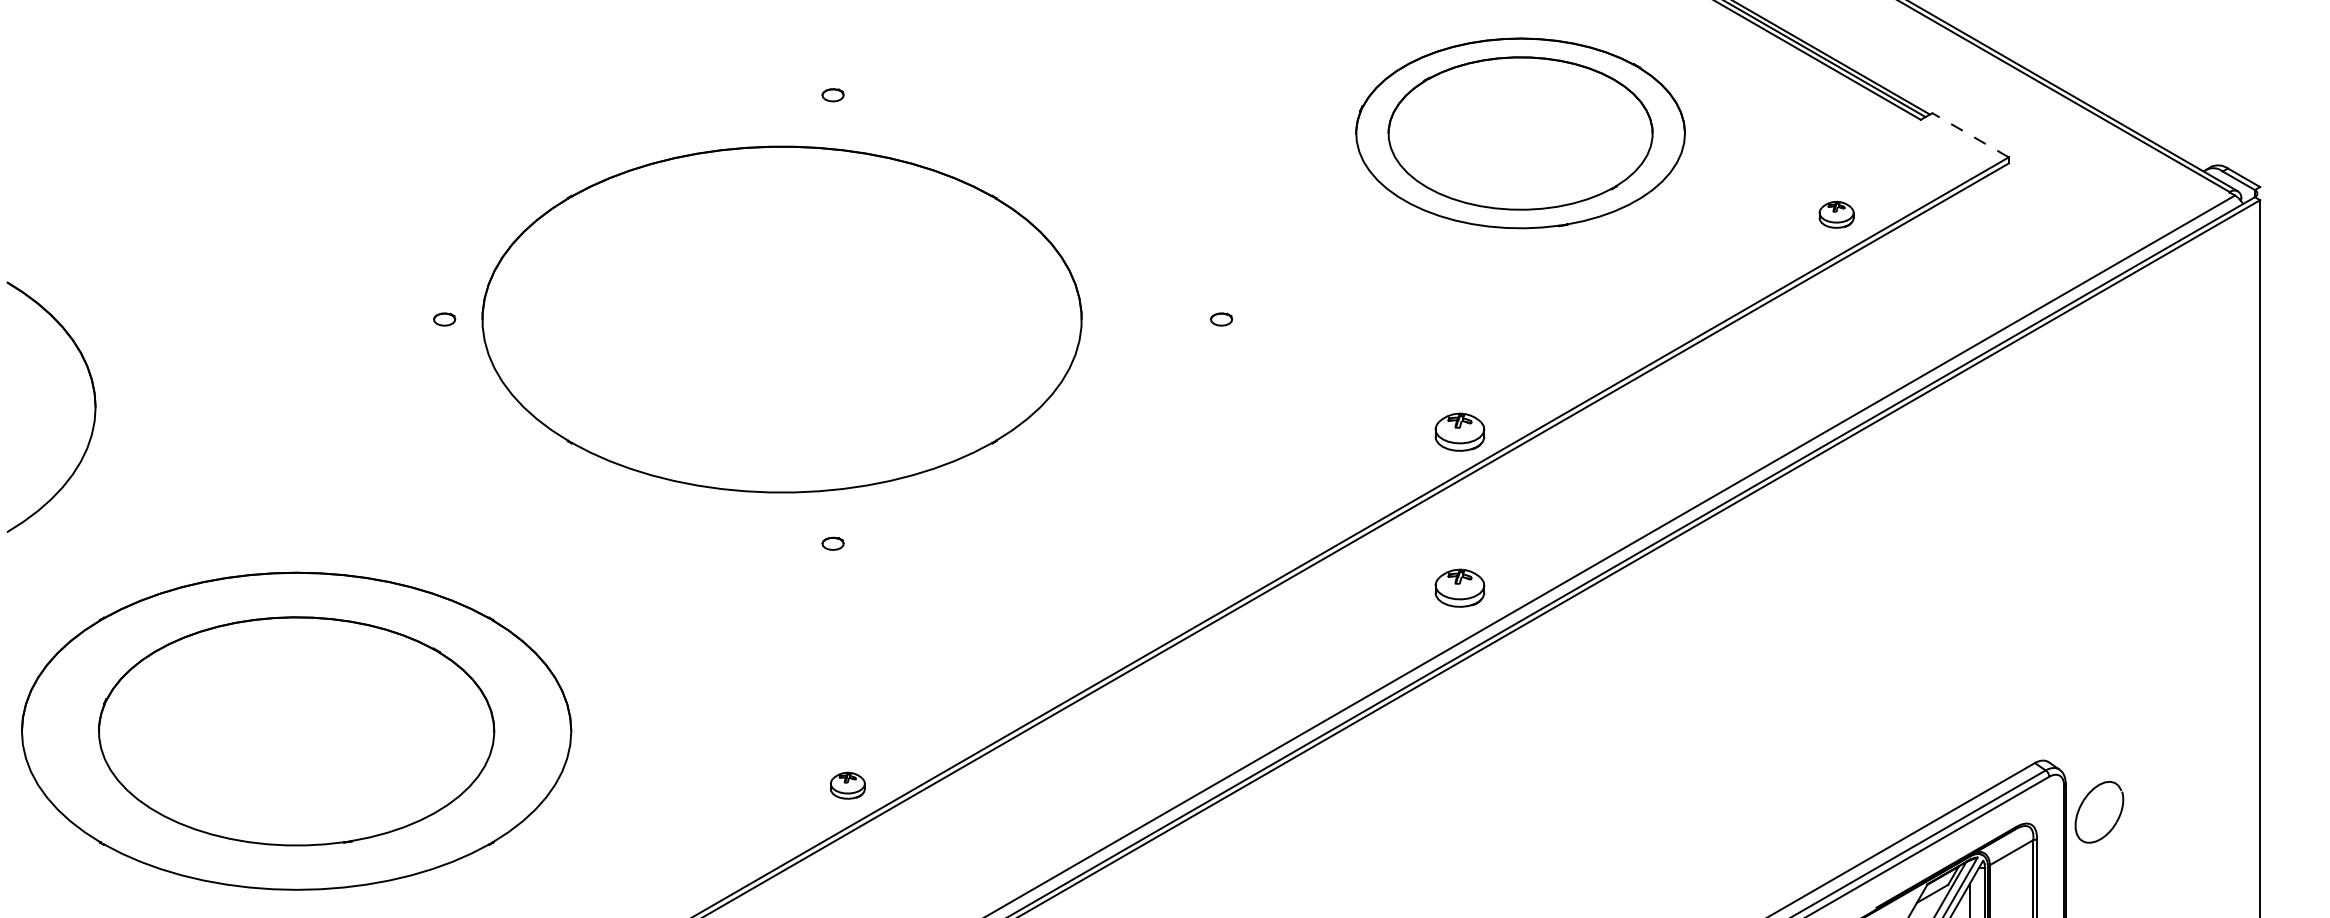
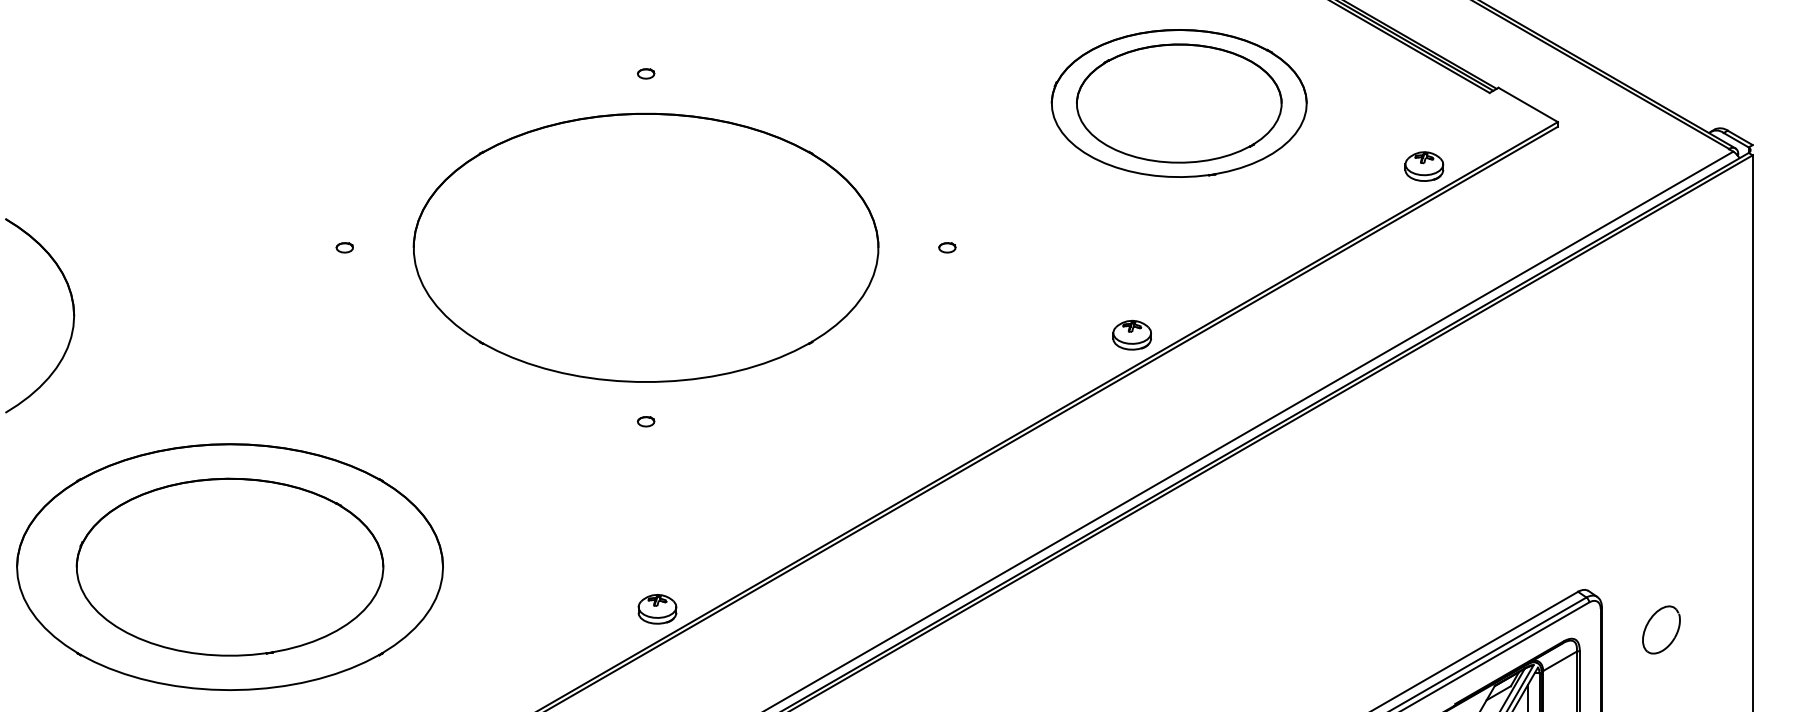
line: (1970, 135) -> (1528, 105), dashed -> solid
part: (1836, 214) -> (1424, 166), size x1.43
part: (781, 319) -> (645, 247), moved
part: (1459, 587) -> (1131, 455), removed
part: (847, 785) -> (657, 609), size x1.43
part: (2099, 811) -> (1661, 629), moved

